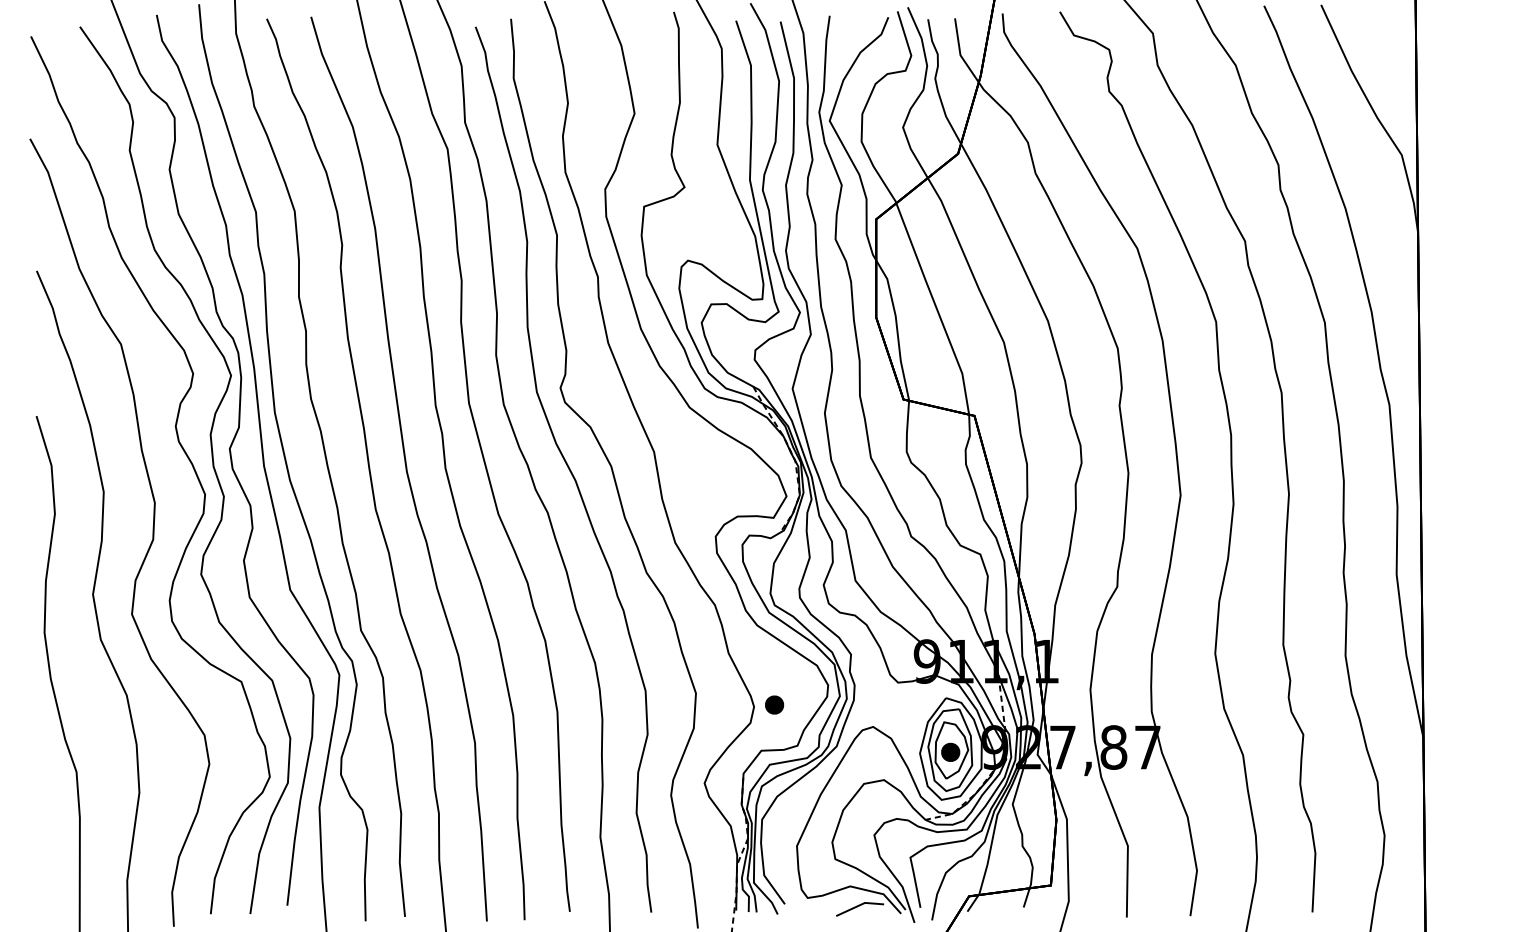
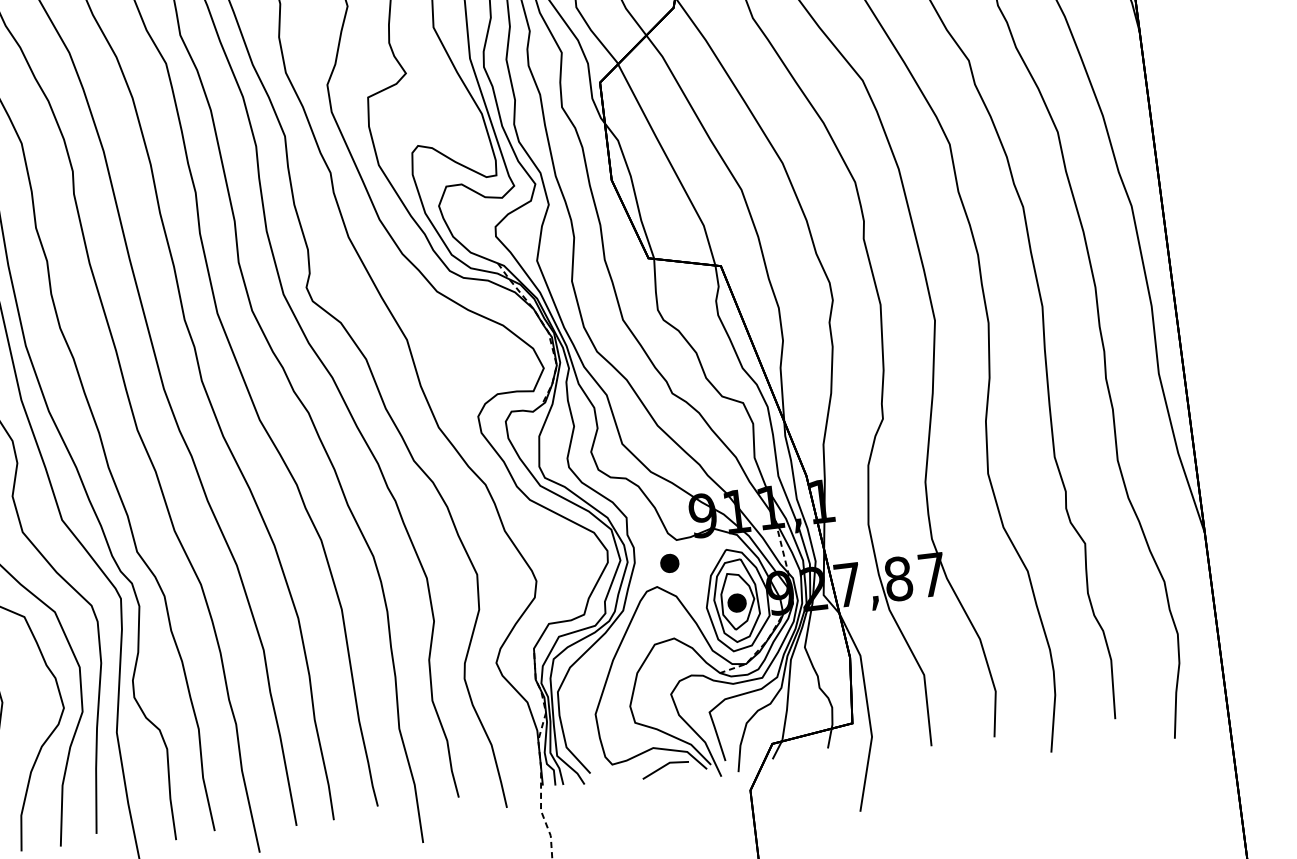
part: (774, 704) -> (669, 562), moved

